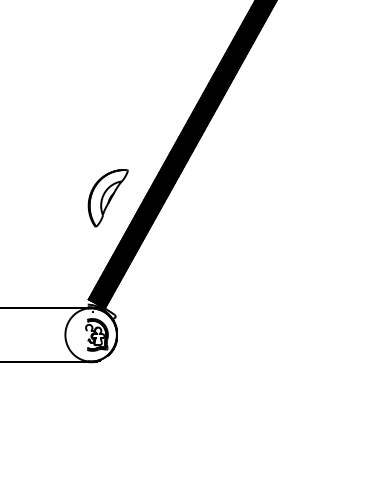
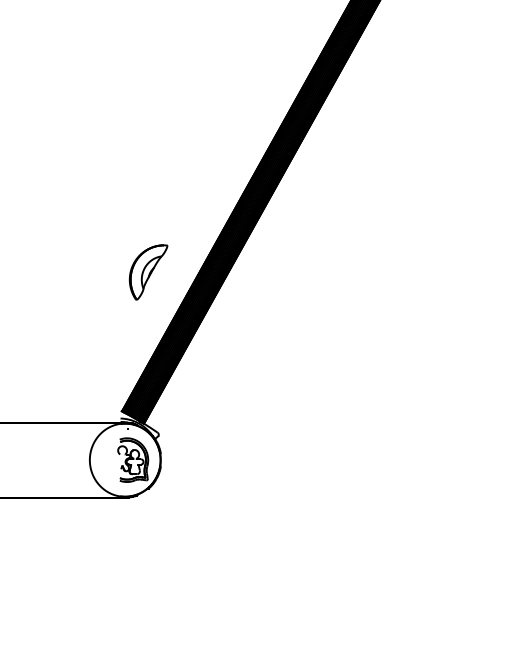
part: (107, 198) -> (147, 272), size x0.7

